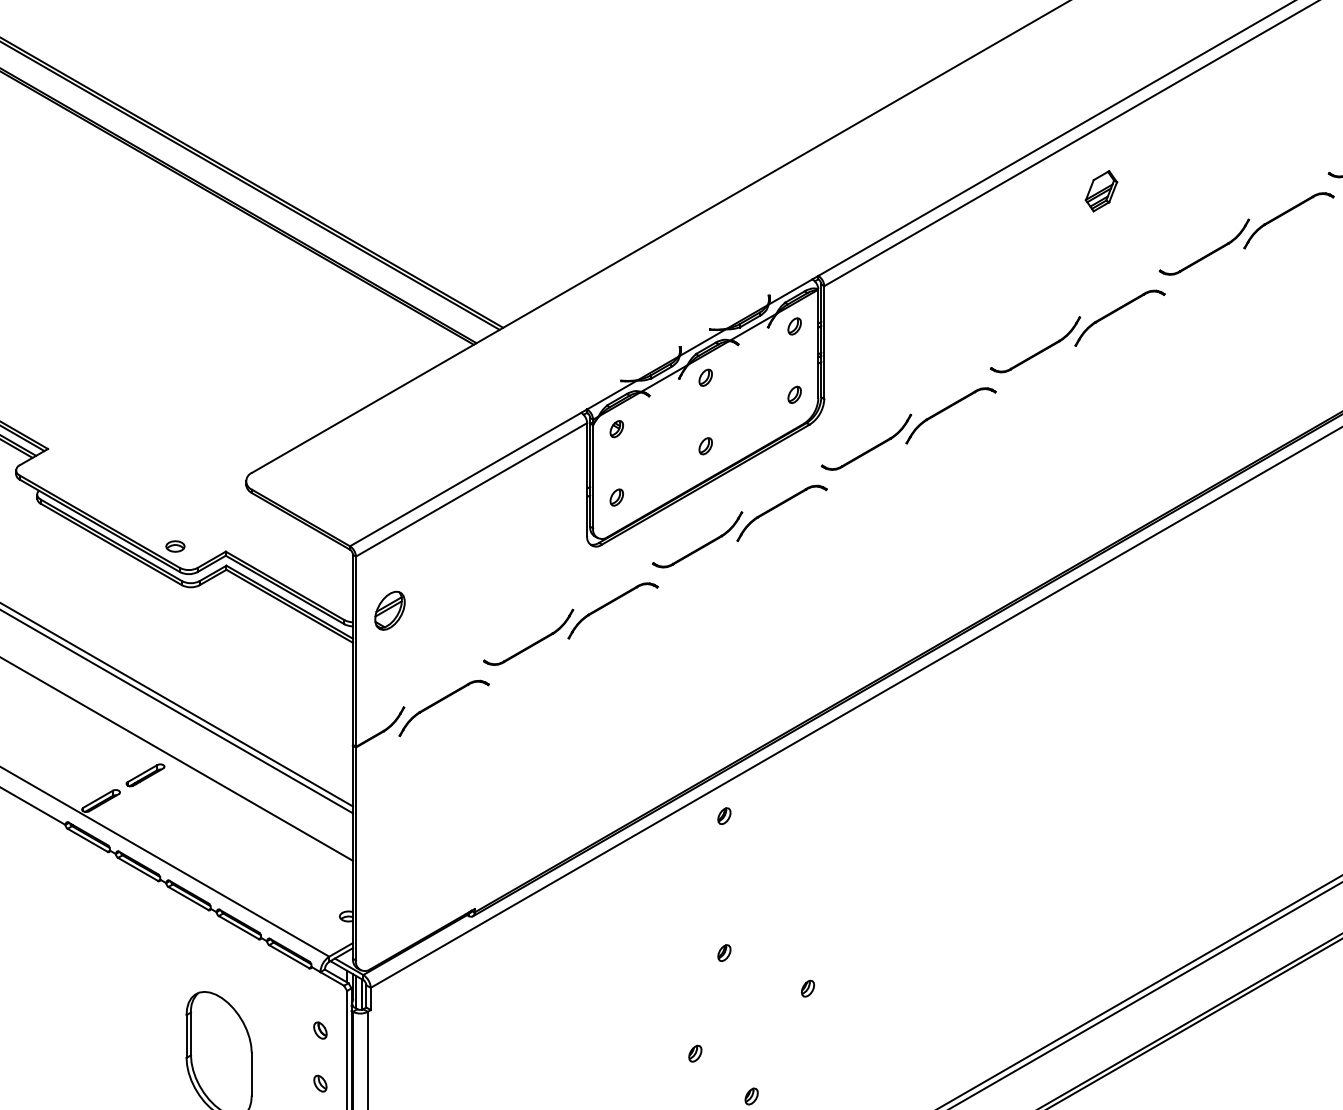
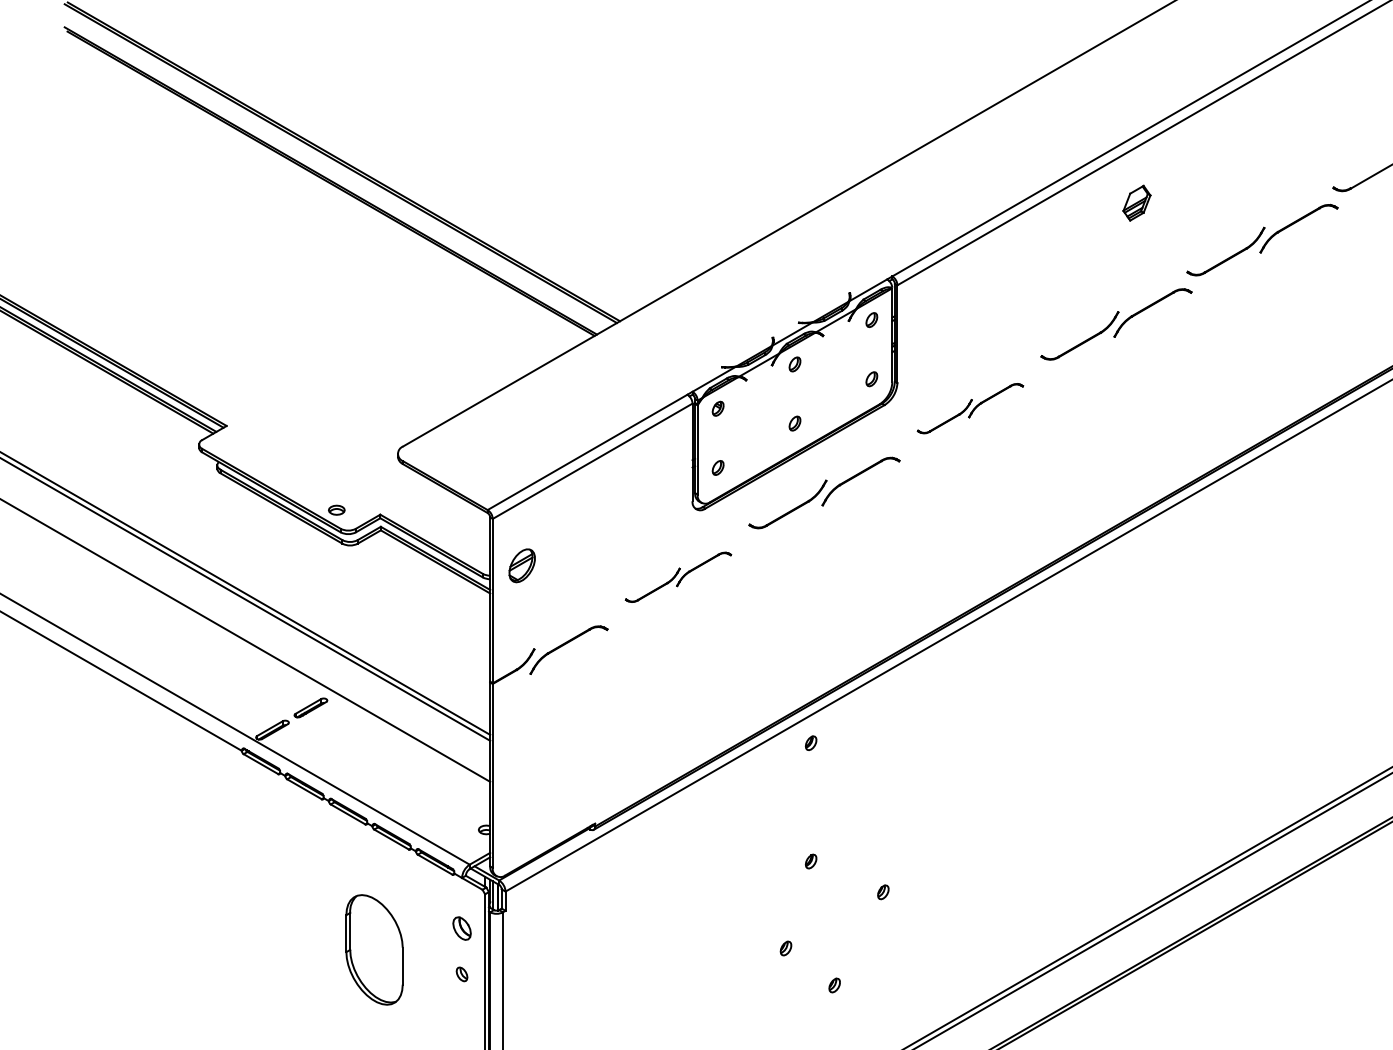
part: (908, 428) -> (970, 408), size x0.7
part: (570, 624) -> (678, 577), size x0.7
part: (319, 1030) -> (461, 928), size x1.6

